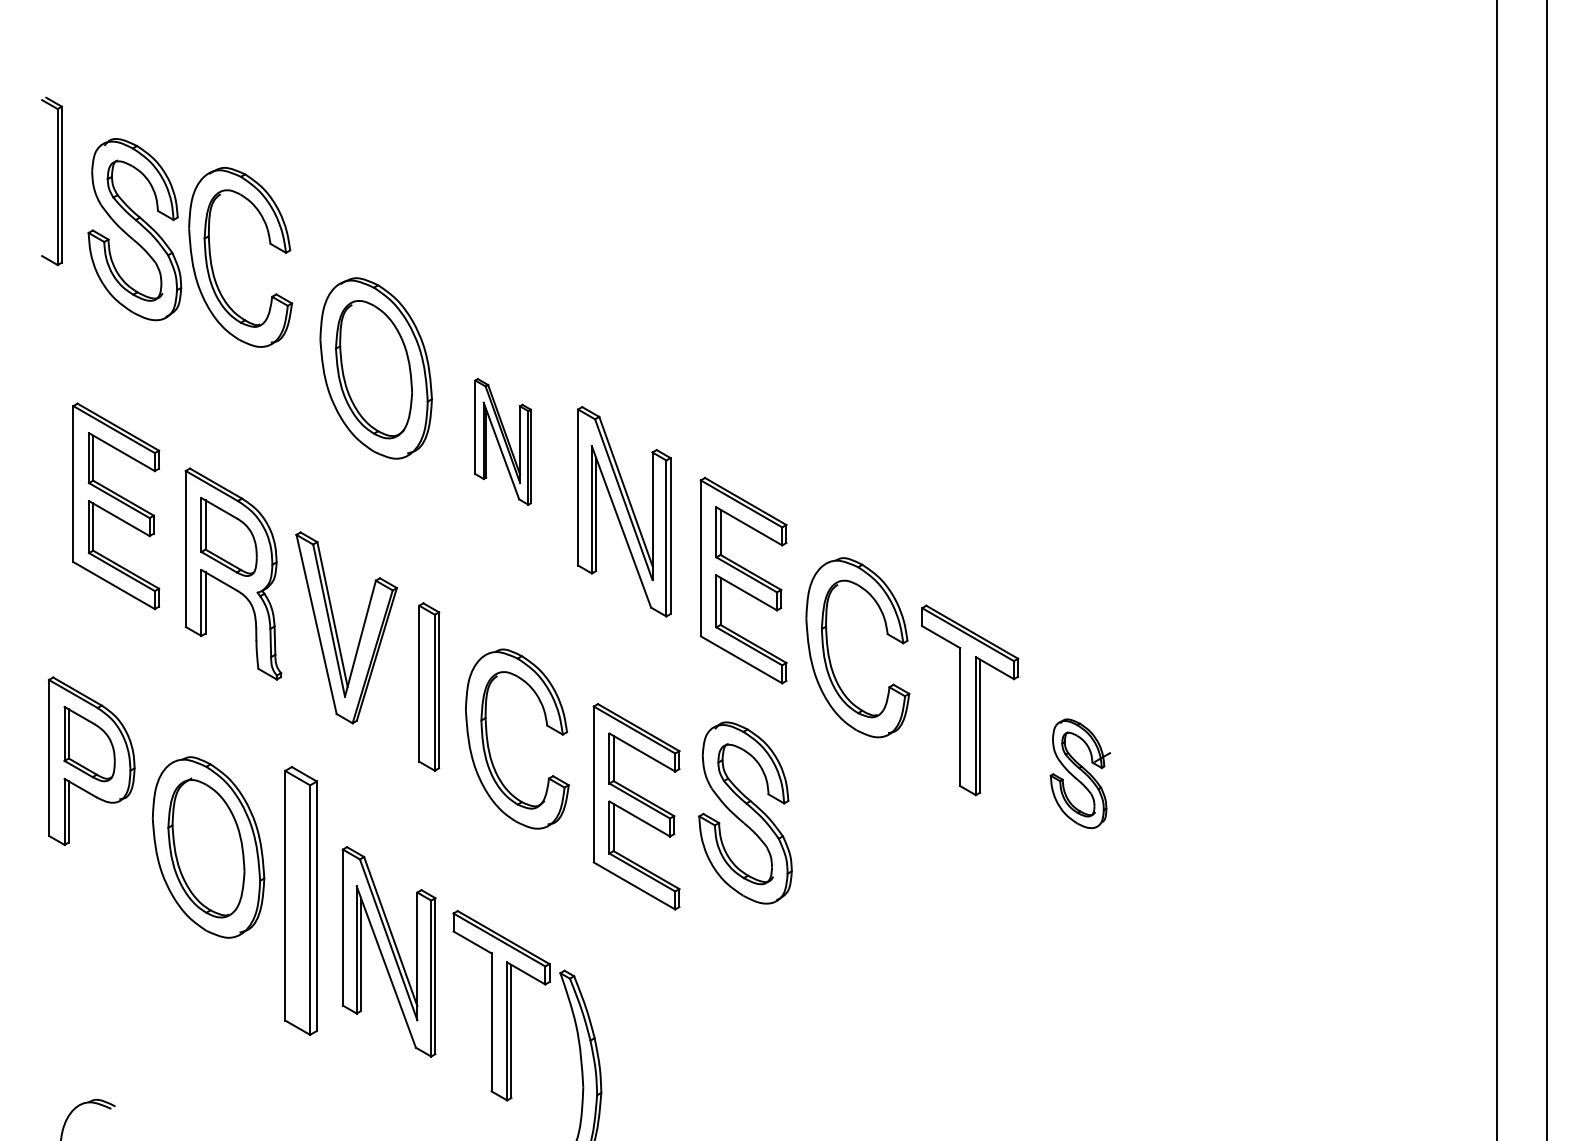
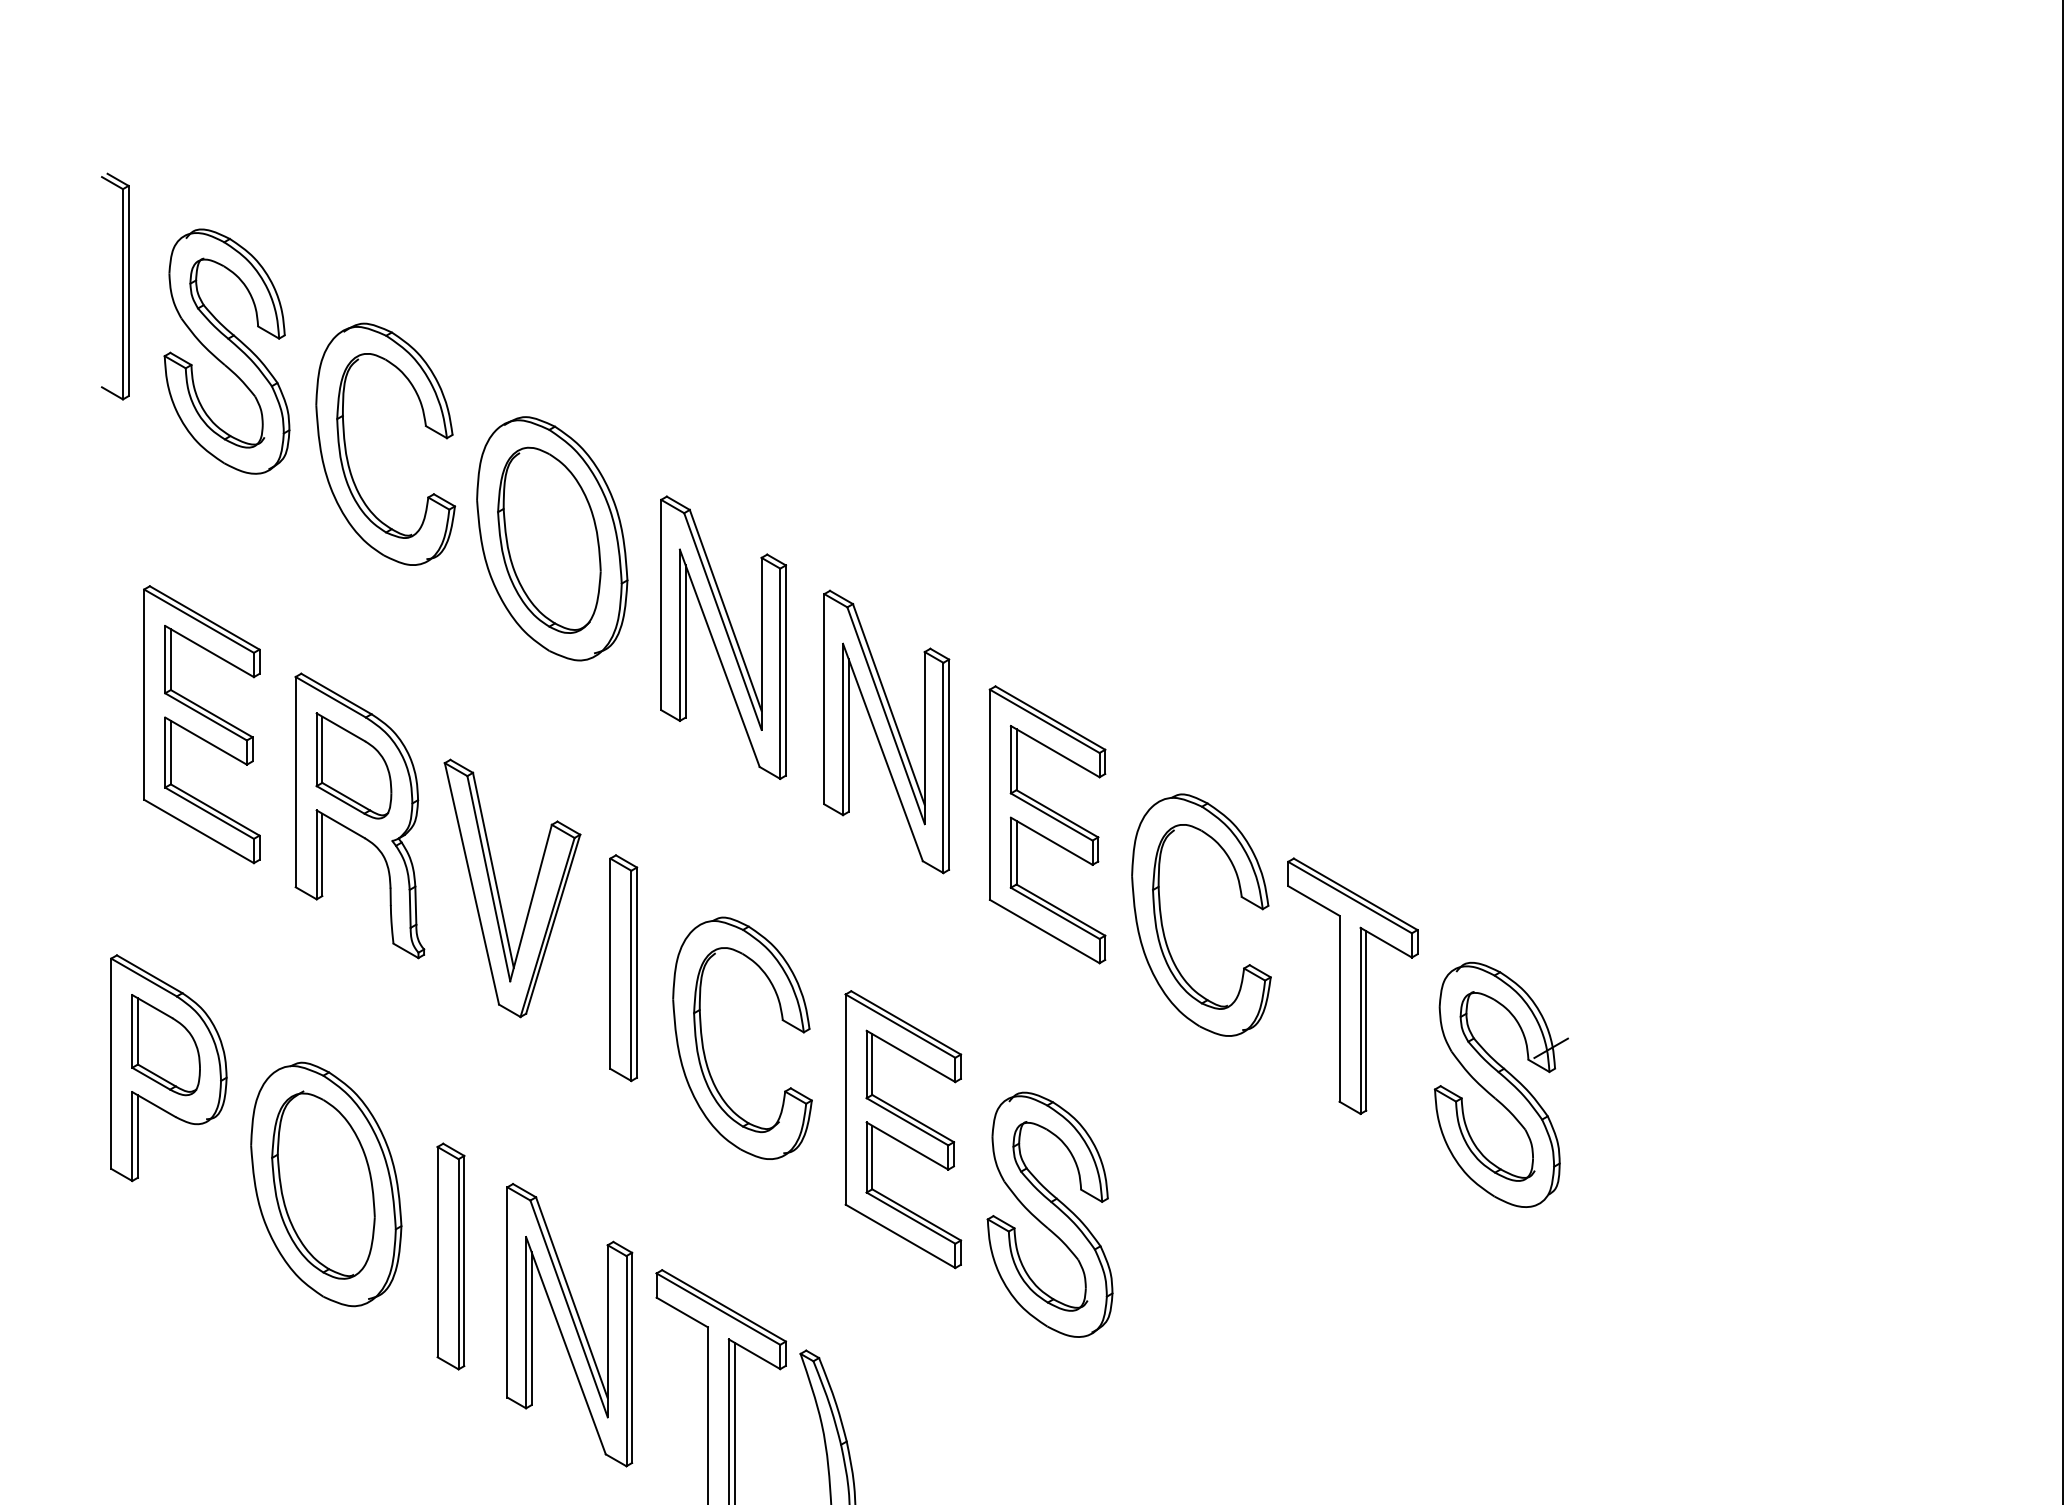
part: (212, 264) -> (347, 453), moved
part: (502, 441) -> (722, 637), size x1.67
part: (1080, 773) -> (1501, 1084), size x1.67
part: (745, 812) -> (1050, 1214), moved
part: (300, 900) -> (450, 1255), size x0.62

